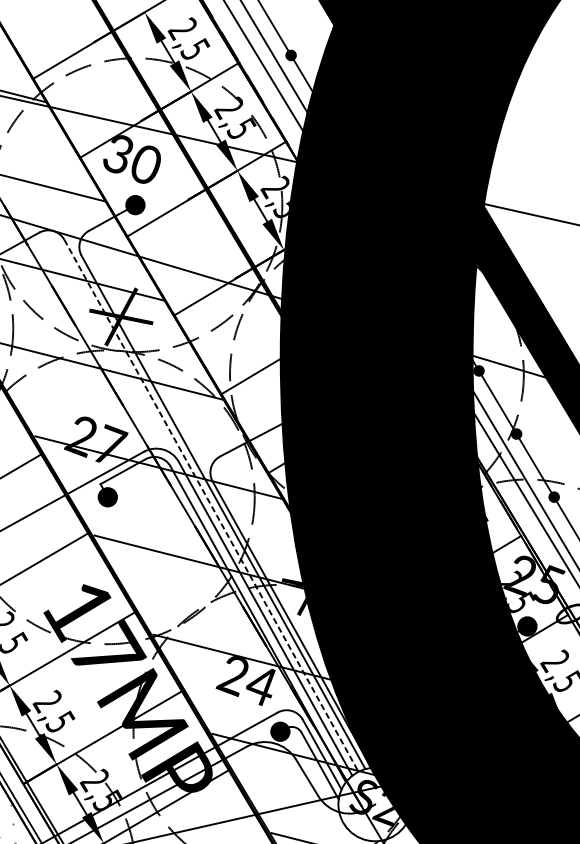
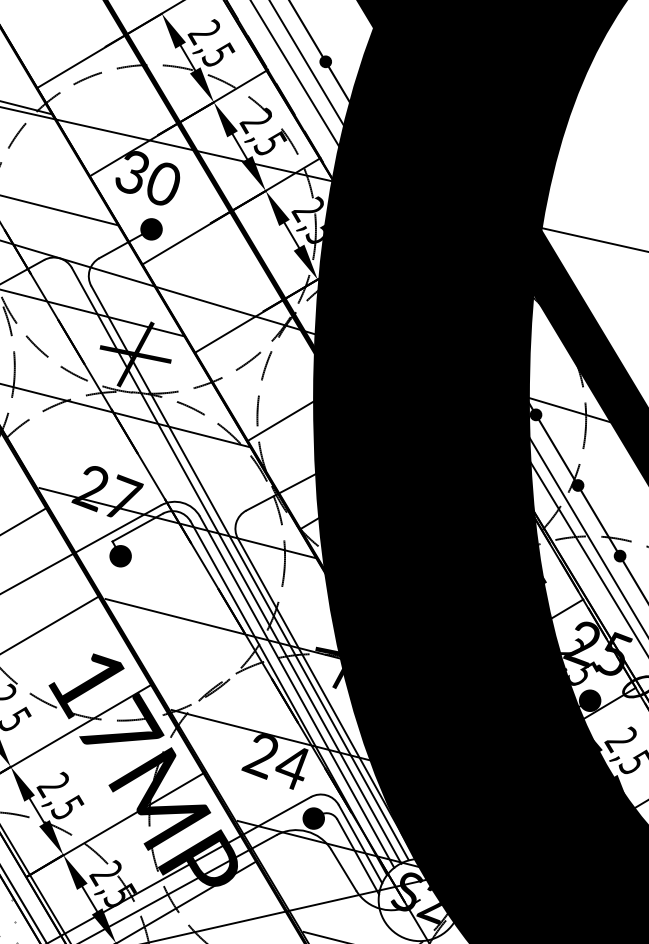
line: (211, 506) -> (236, 566), dashed -> solid

